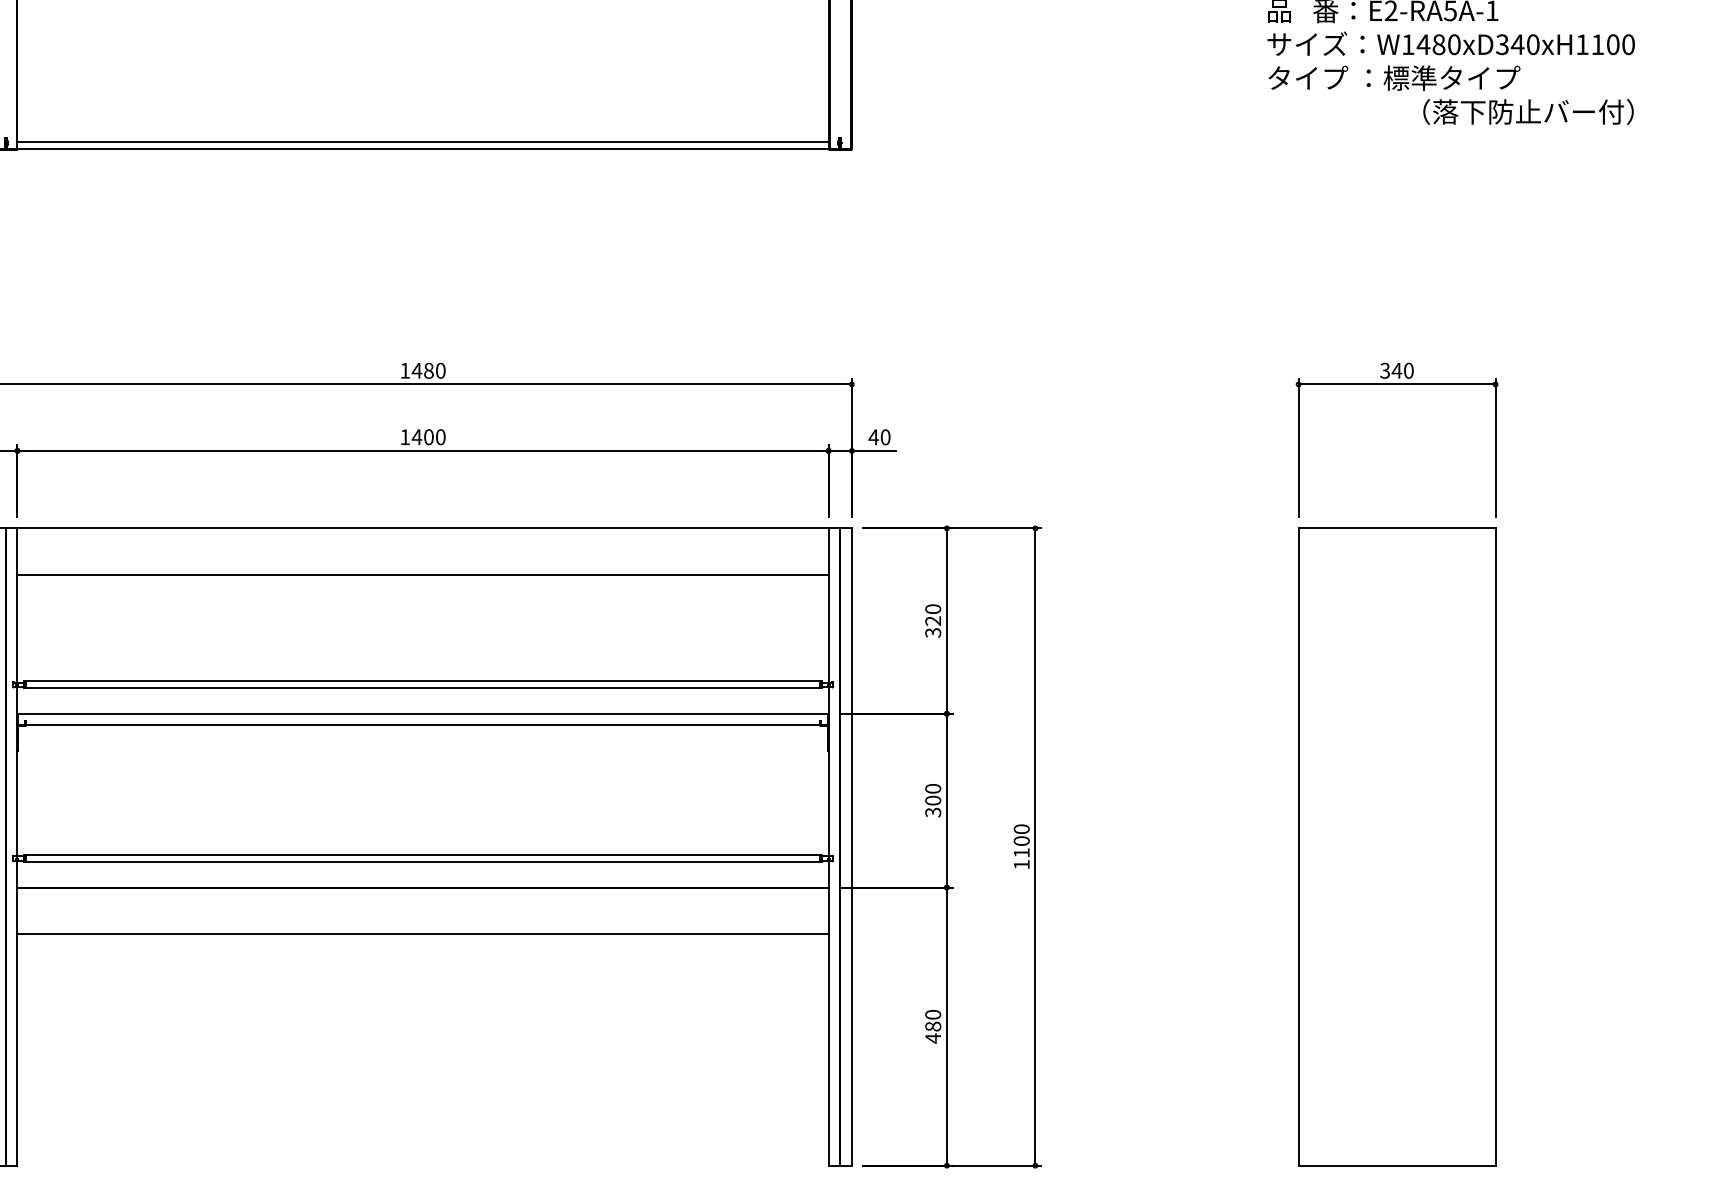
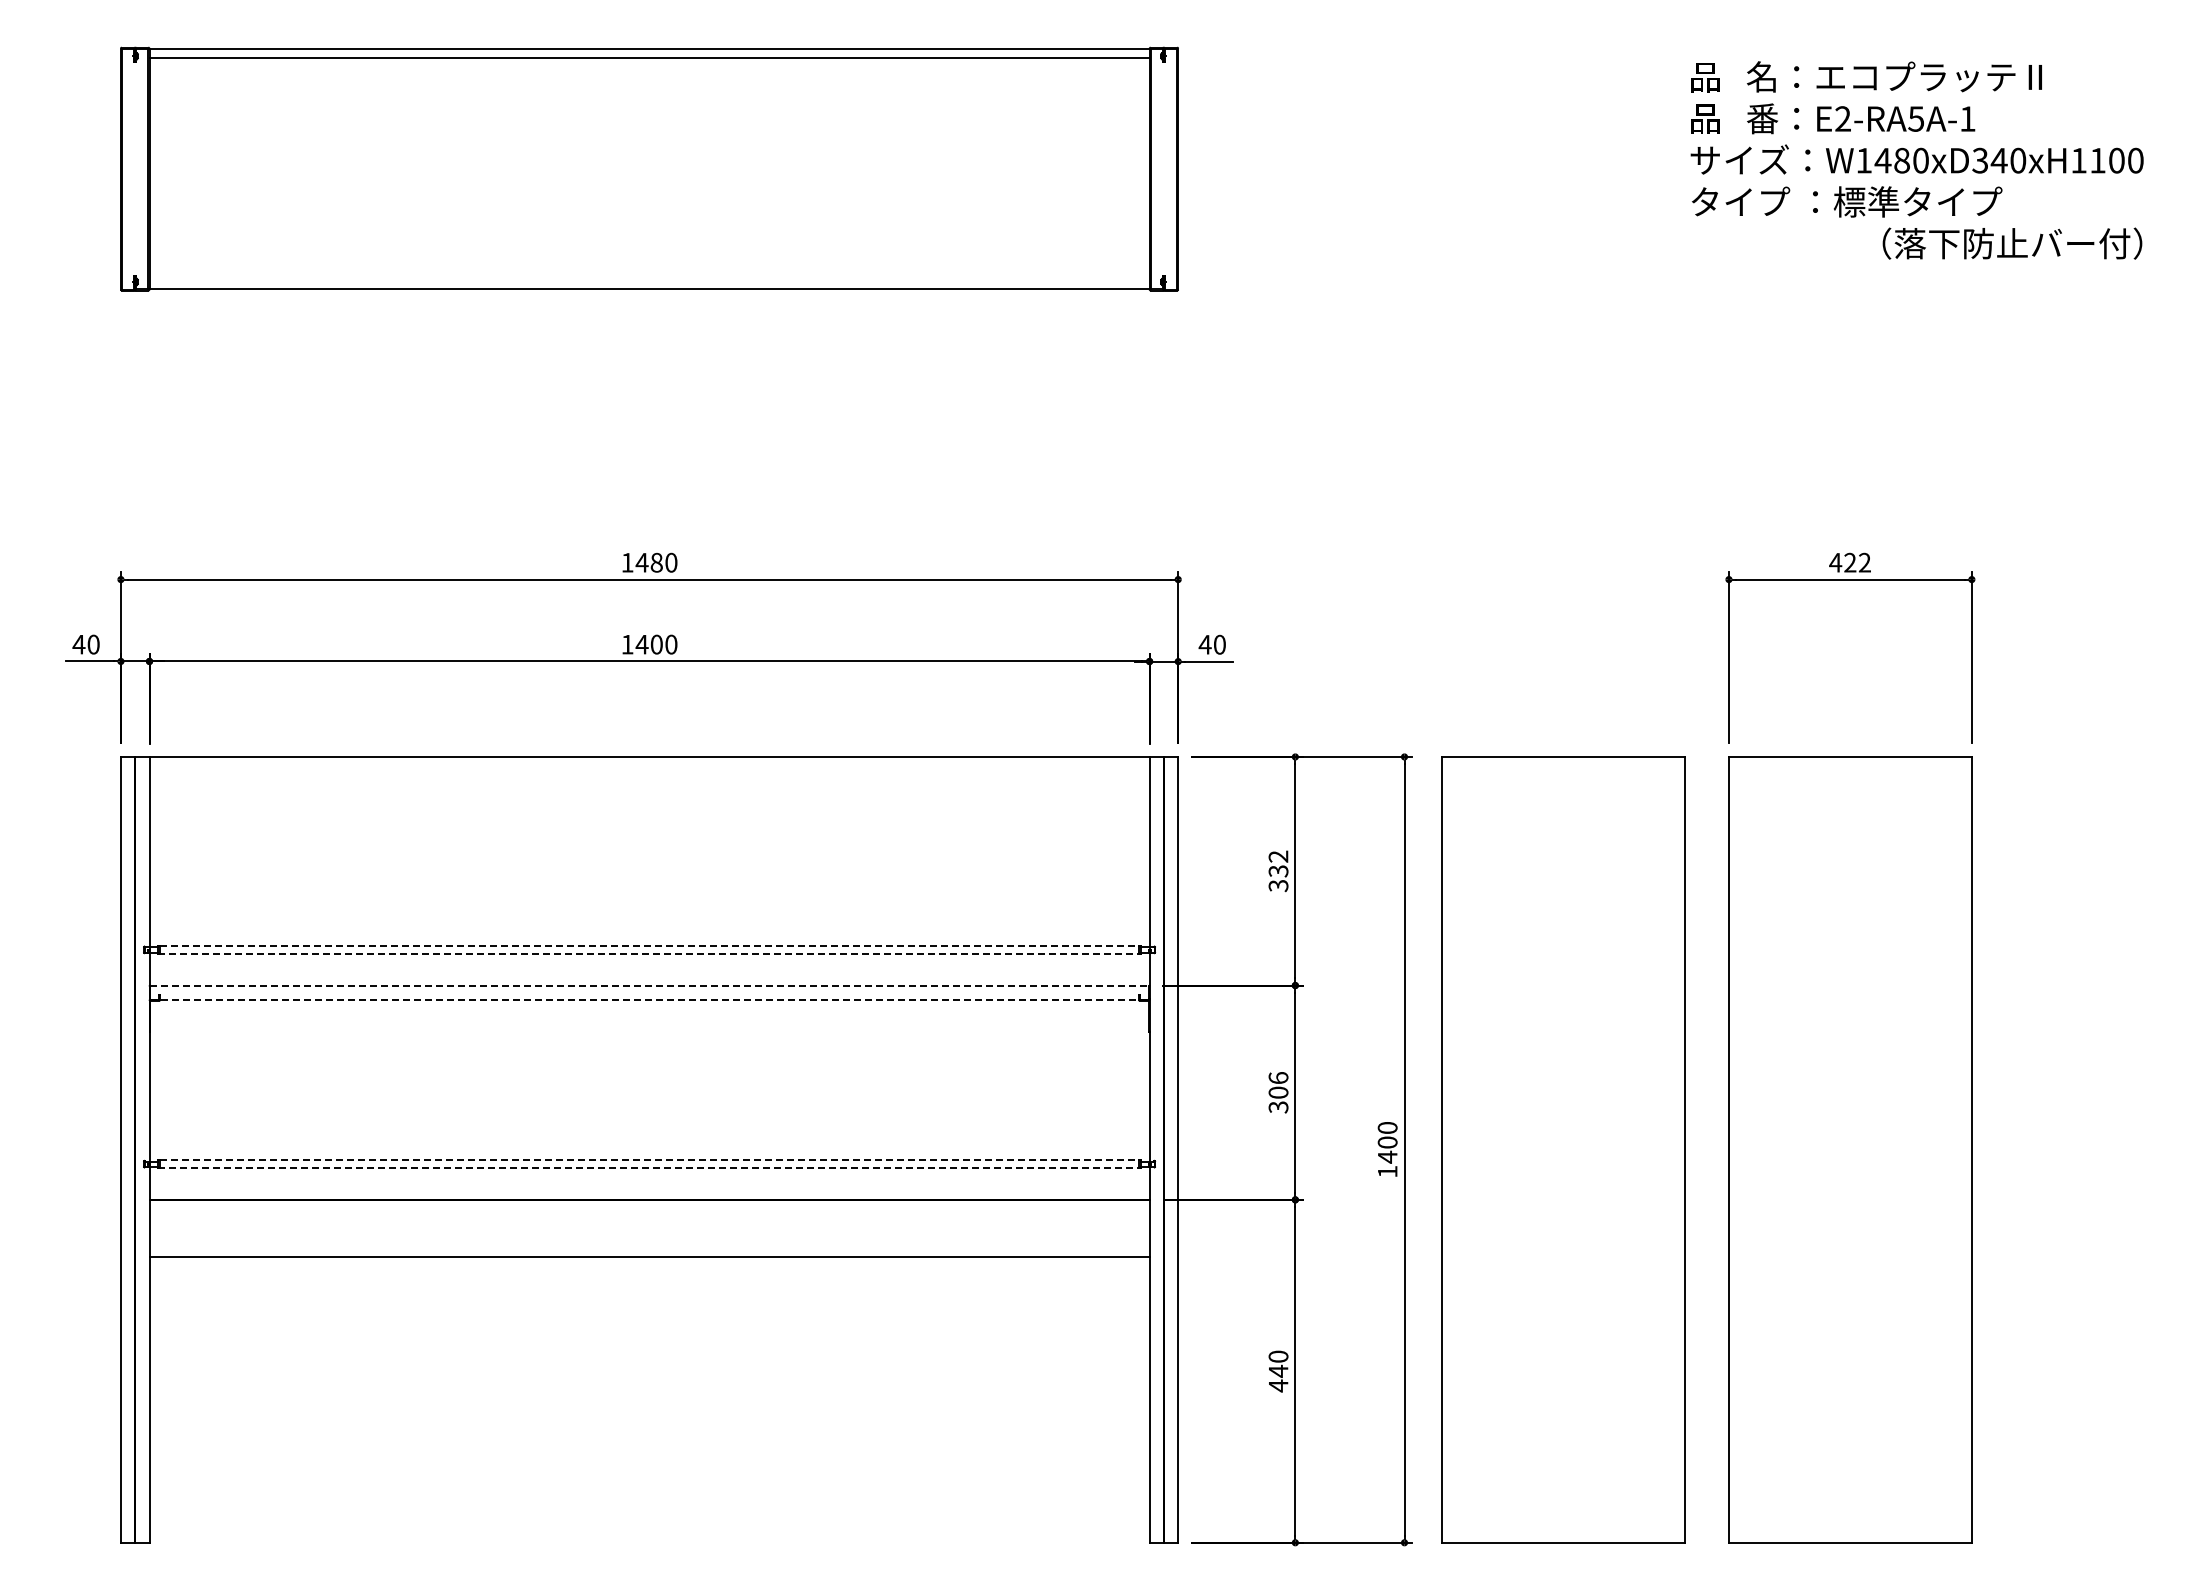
line: (423, 141) -> (649, 280), removed
text: (1396, 370) -> (1849, 562), 340 -> 422
line: (423, 574) -> (649, 814), removed
text: (933, 614) -> (1278, 863), 320 -> 332
line: (423, 681) -> (649, 945), solid -> dashed
line: (422, 688) -> (648, 954), solid -> dashed
line: (423, 713) -> (650, 985), solid -> dashed
line: (423, 725) -> (650, 999), solid -> dashed
text: (933, 788) -> (1278, 1077), 300 -> 306
part: (1164, 846) -> (1563, 1149), added
text: (1021, 852) -> (1387, 1156), 1100 -> 1400
line: (423, 854) -> (649, 1159), solid -> dashed
line: (422, 862) -> (648, 1168), solid -> dashed
text: (933, 1025) -> (1278, 1370), 480 -> 440

